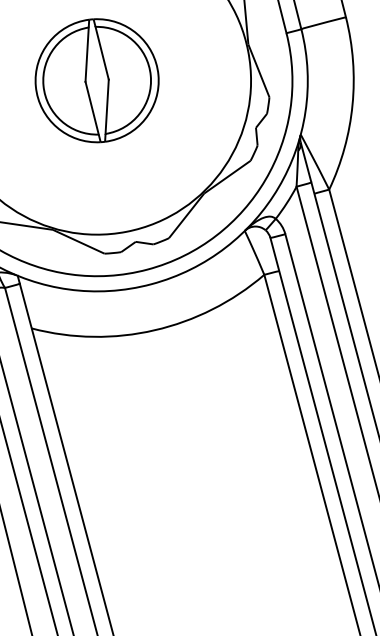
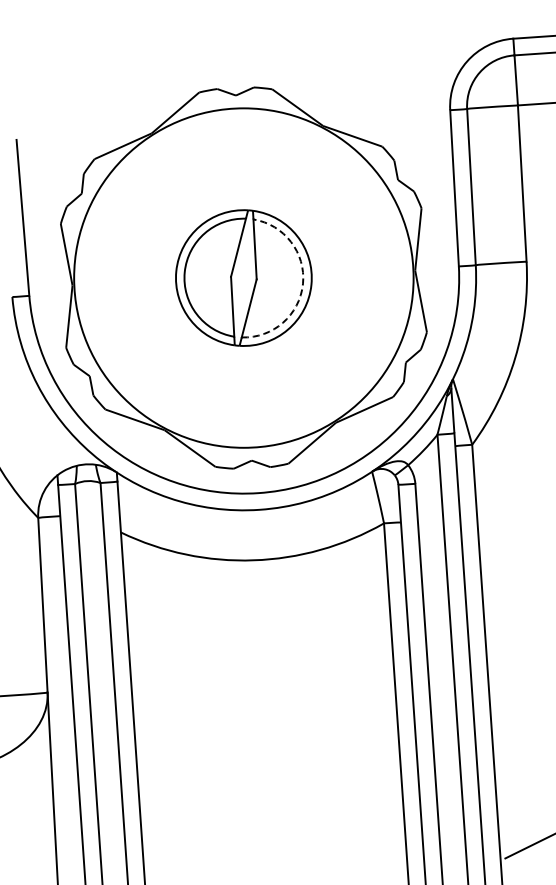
arc: (151, 75) -> (303, 283), solid -> dashed

